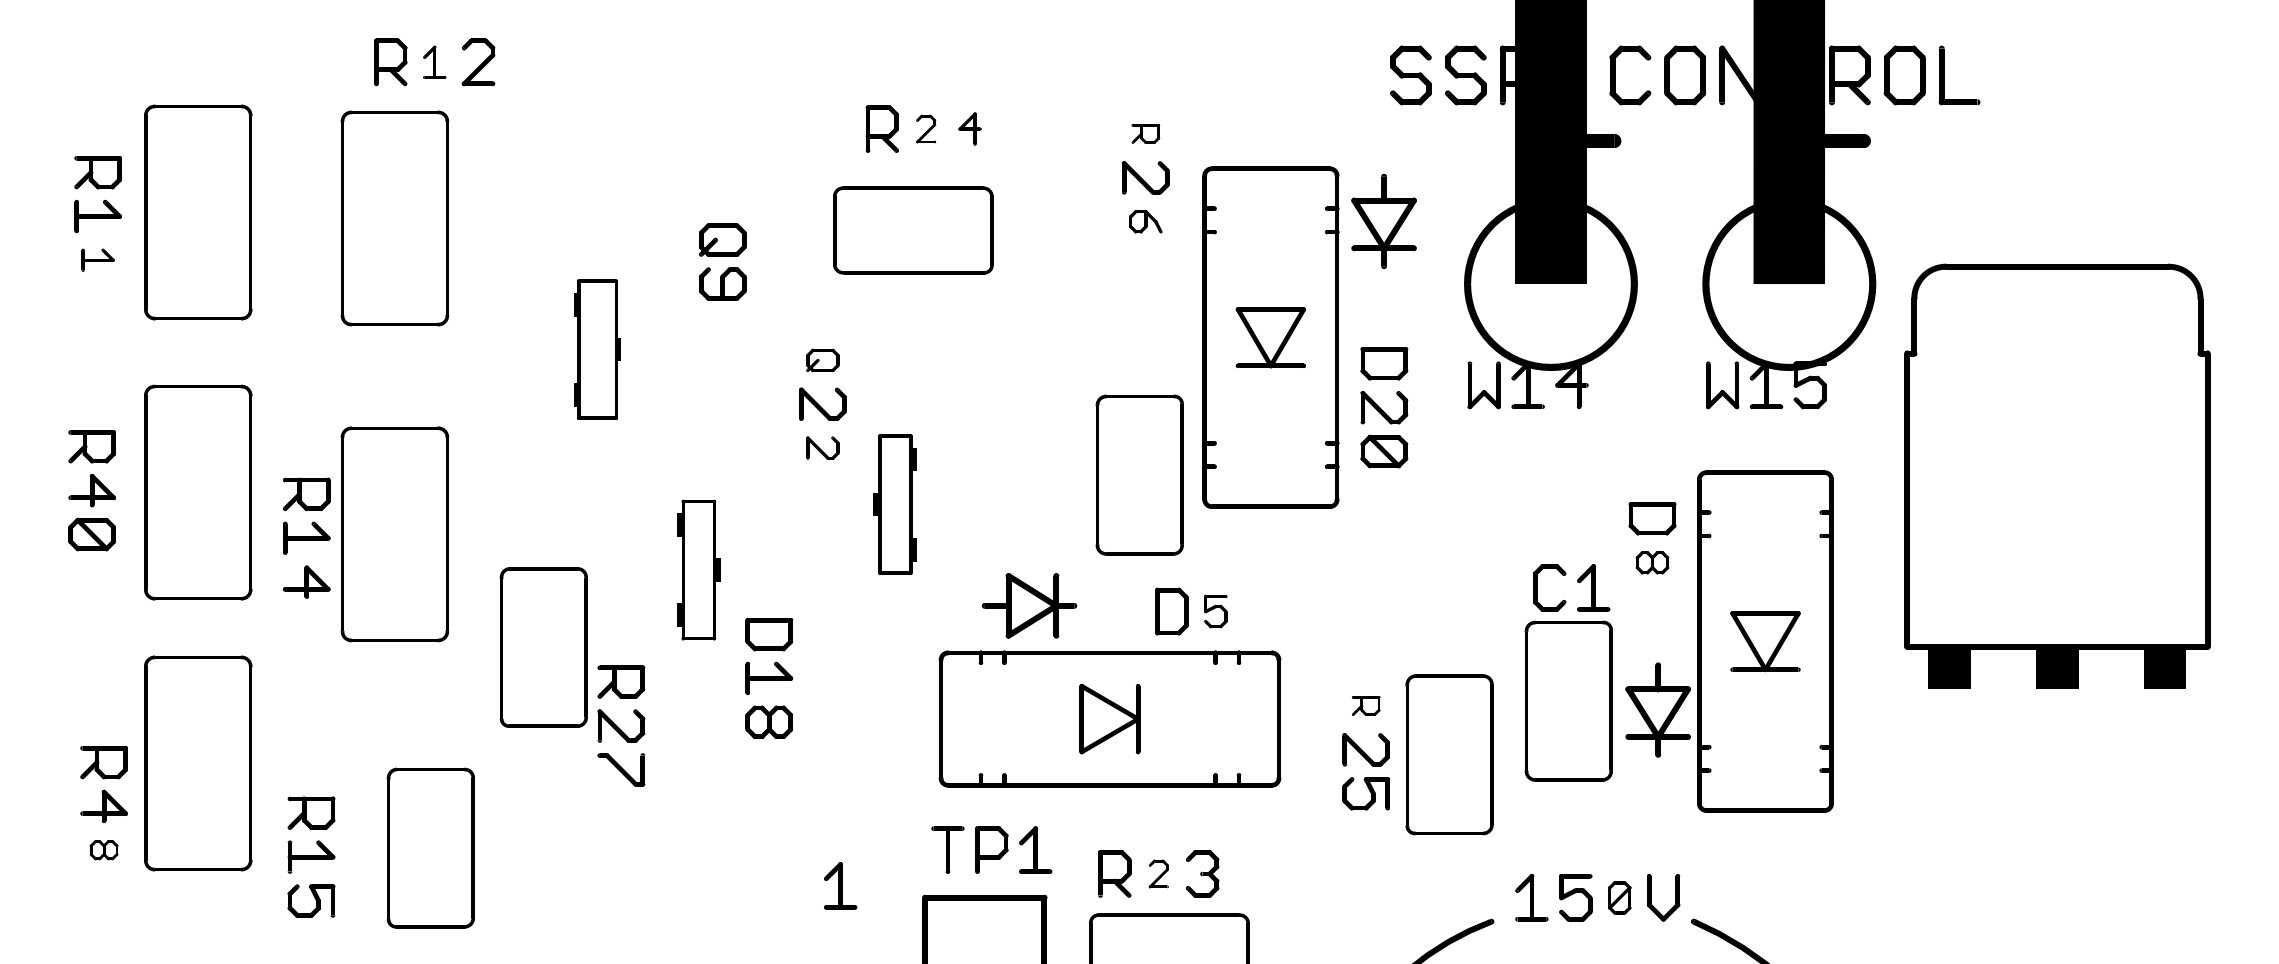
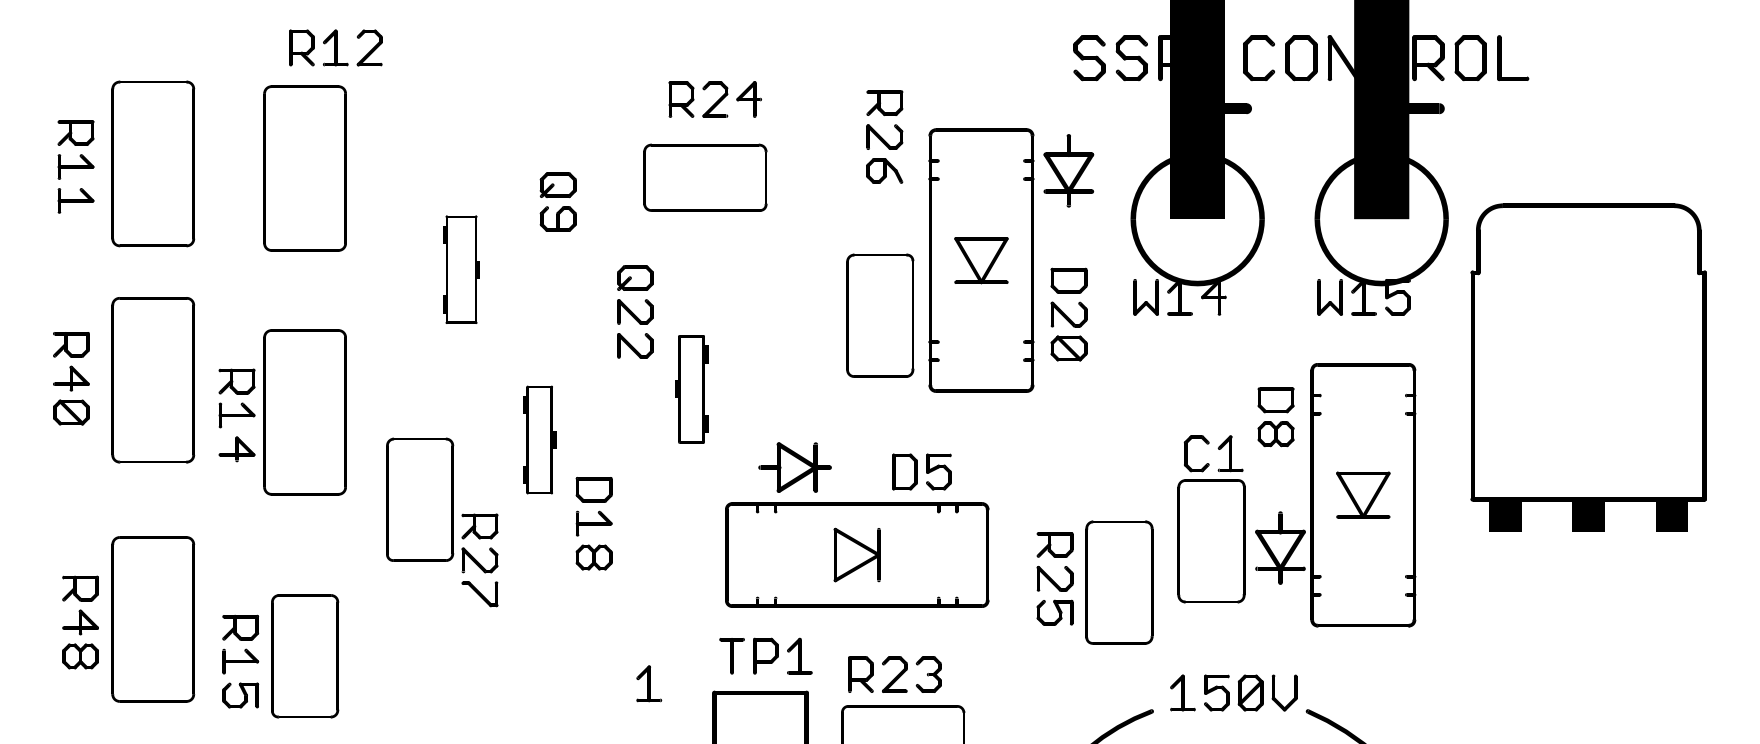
part: (434, 62) -> (335, 48), size x1.43
part: (925, 128) -> (714, 99), size x1.67
part: (969, 128) -> (748, 99), size x1.43
part: (1145, 133) -> (884, 102), size x1.67
part: (1145, 221) -> (884, 170), size x1.43
part: (97, 259) -> (75, 200), size x1.43
part: (822, 360) -> (635, 278), size x1.43
part: (822, 447) -> (635, 345), size x1.43
part: (1139, 474) -> (880, 315), moved
part: (1652, 562) -> (1276, 434), size x1.43
part: (1215, 611) -> (938, 471), size x1.43
part: (1365, 705) -> (1054, 544), size x1.67
part: (198, 763) -> (153, 619), moved
part: (430, 847) -> (304, 655), moved
part: (103, 849) -> (80, 655), size x1.67
part: (1158, 873) -> (894, 674), size x1.67
part: (1619, 897) -> (1250, 692), size x1.43

